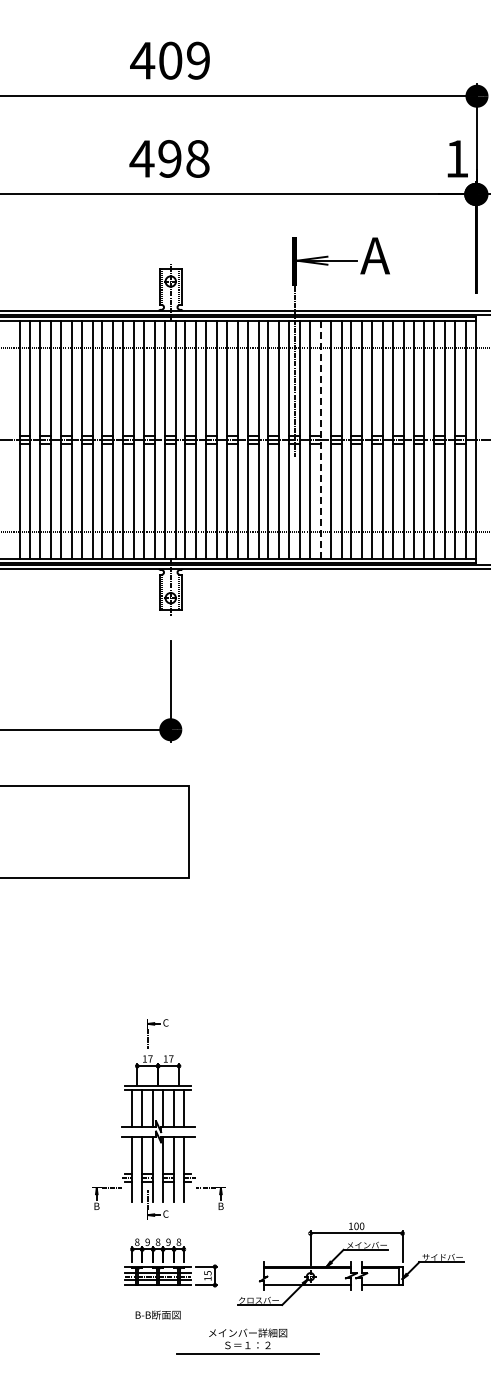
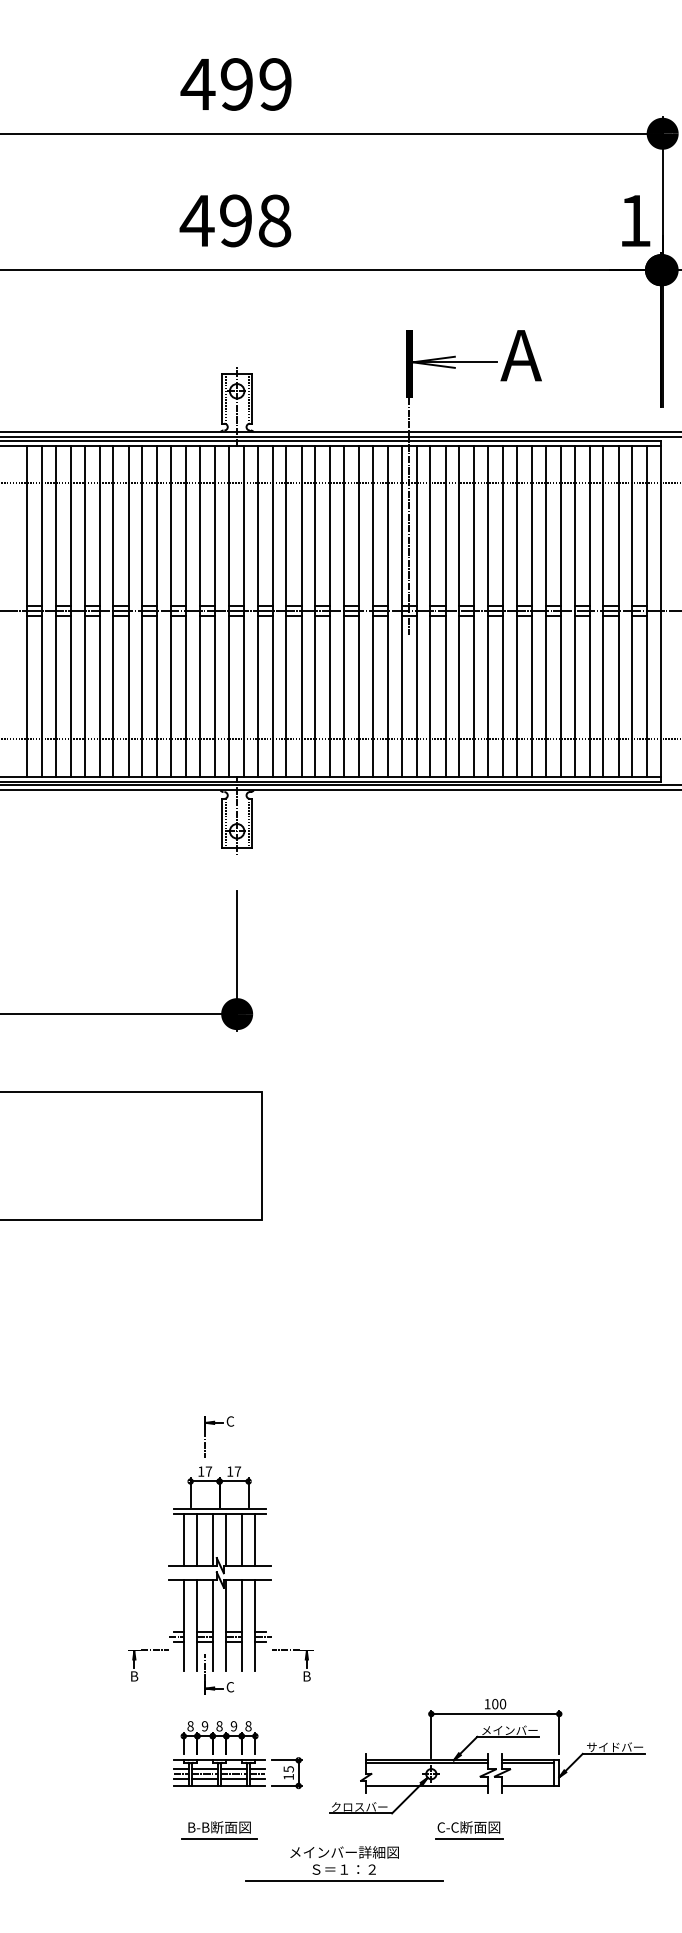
text: (170, 60) -> (236, 84), 409 -> 499
line: (320, 440) -> (445, 612), dashed -> solid
part: (337, 1317) -> (468, 1830), added
line: (157, 1323) -> (218, 1839), added

